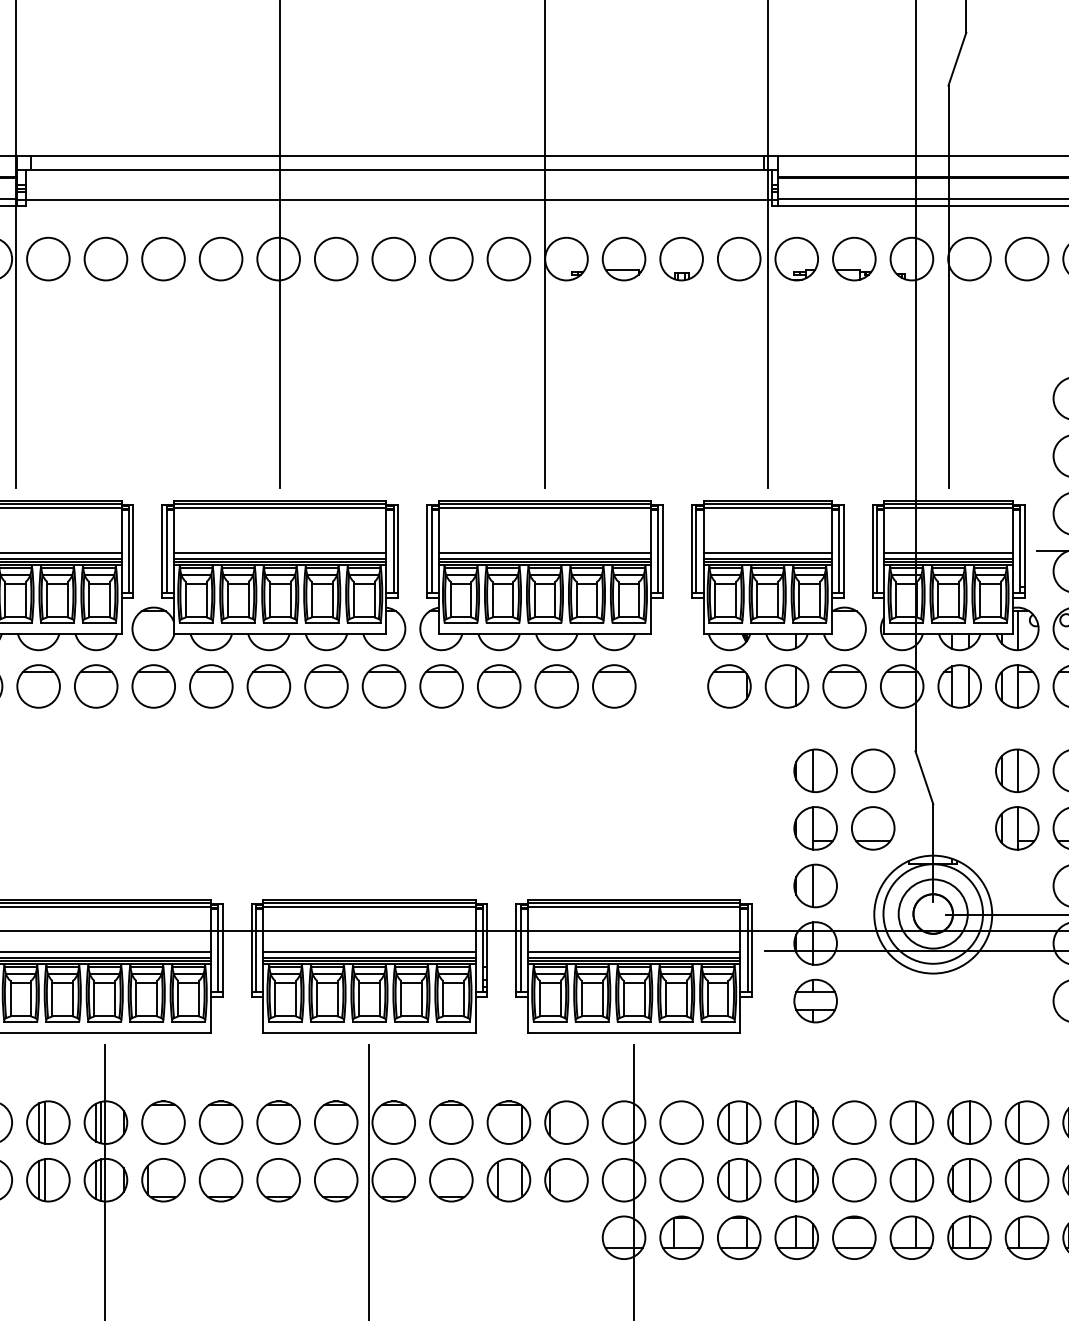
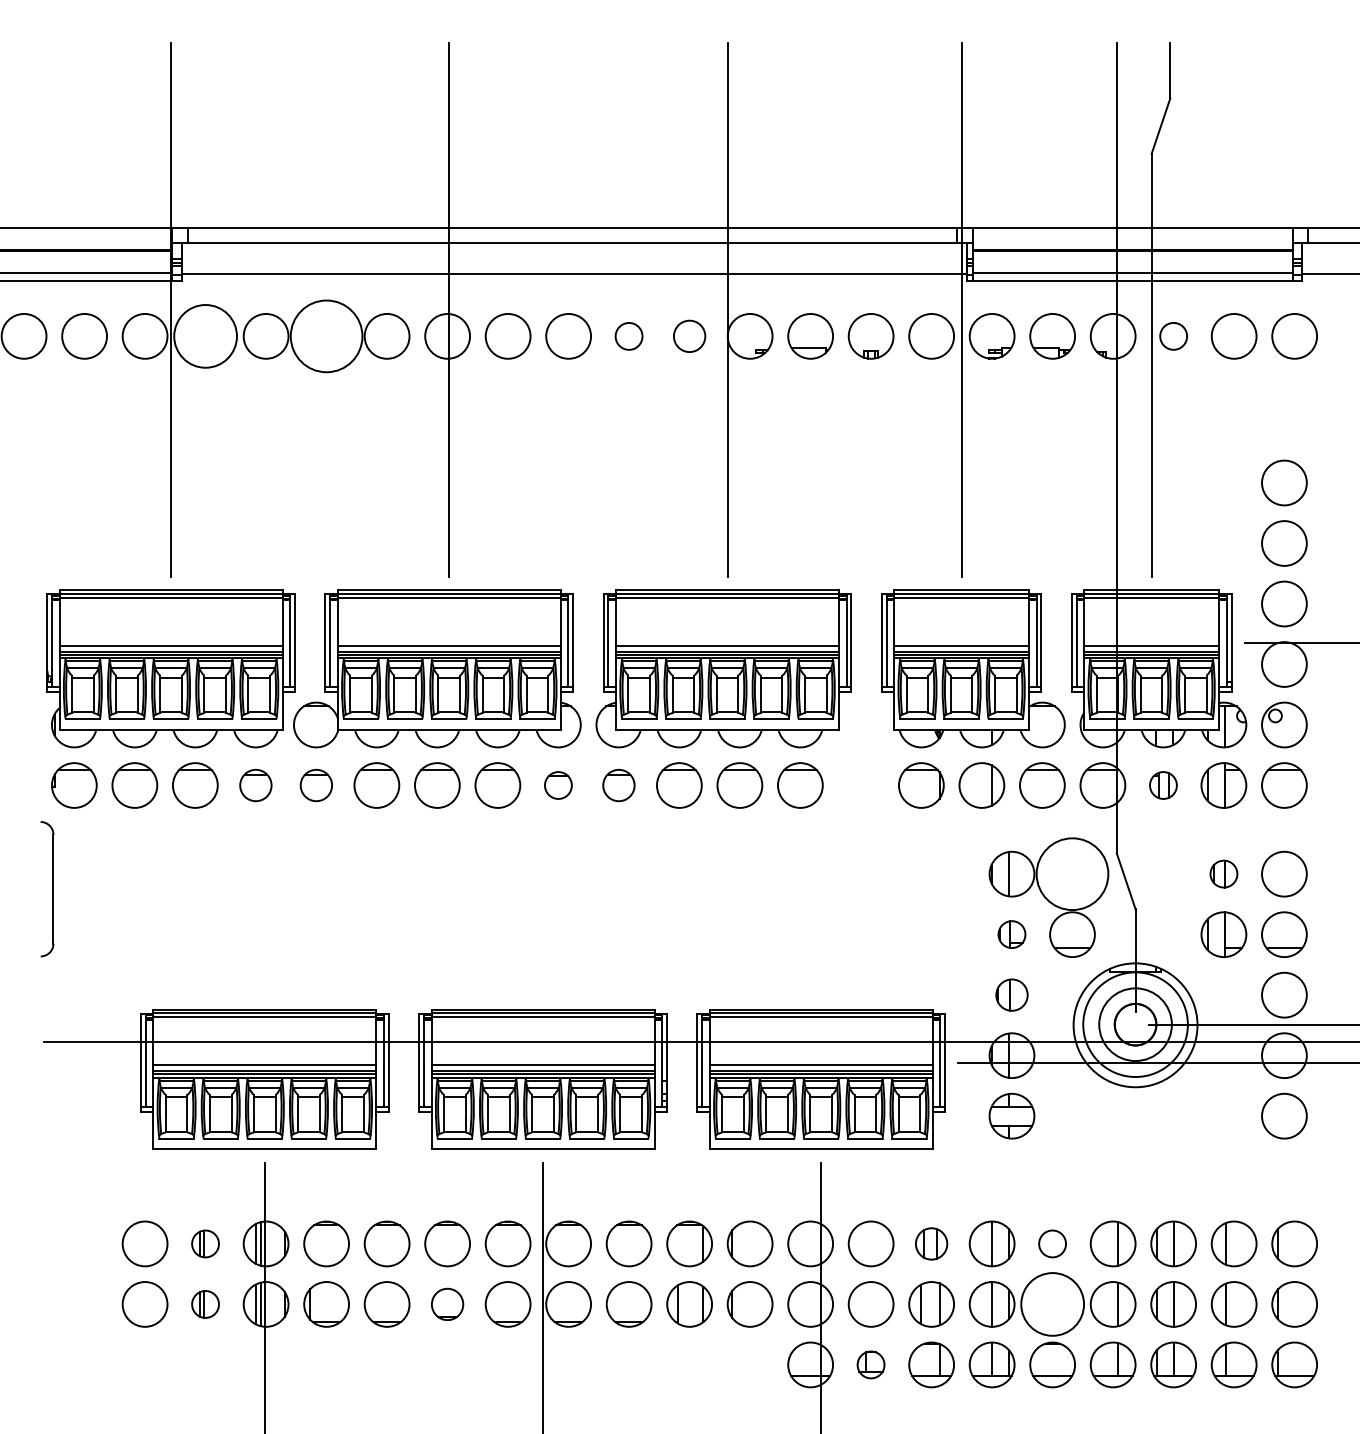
circle: (48, 258) -> (205, 335), size x1.4
circle: (163, 258) -> (326, 335), size x1.6
circle: (508, 258) -> (689, 335), size x0.7
circle: (969, 258) -> (1173, 335), size x0.6
circle: (450, 259) -> (628, 336), size x0.6
part: (95, 686) -> (255, 785), size x0.7
part: (153, 686) -> (316, 785), size x0.7
part: (384, 686) -> (558, 785), size x0.6
part: (441, 686) -> (618, 785), size x0.7
part: (959, 686) -> (1163, 785), size x0.6
circle: (873, 770) -> (1072, 873), size x1.6
part: (1016, 770) -> (1223, 873), size x0.6
part: (815, 828) -> (1011, 934), size x0.6
part: (815, 885) -> (1011, 994), size x0.7
part: (48, 1122) -> (205, 1243), size x0.6
part: (739, 1122) -> (931, 1243), size x0.7
circle: (854, 1122) -> (1052, 1243), size x0.6
part: (48, 1180) -> (205, 1304), size x0.6
part: (278, 1180) -> (447, 1304), size x0.7
circle: (854, 1180) -> (1052, 1304), size x1.4
part: (681, 1237) -> (870, 1364), size x0.6

